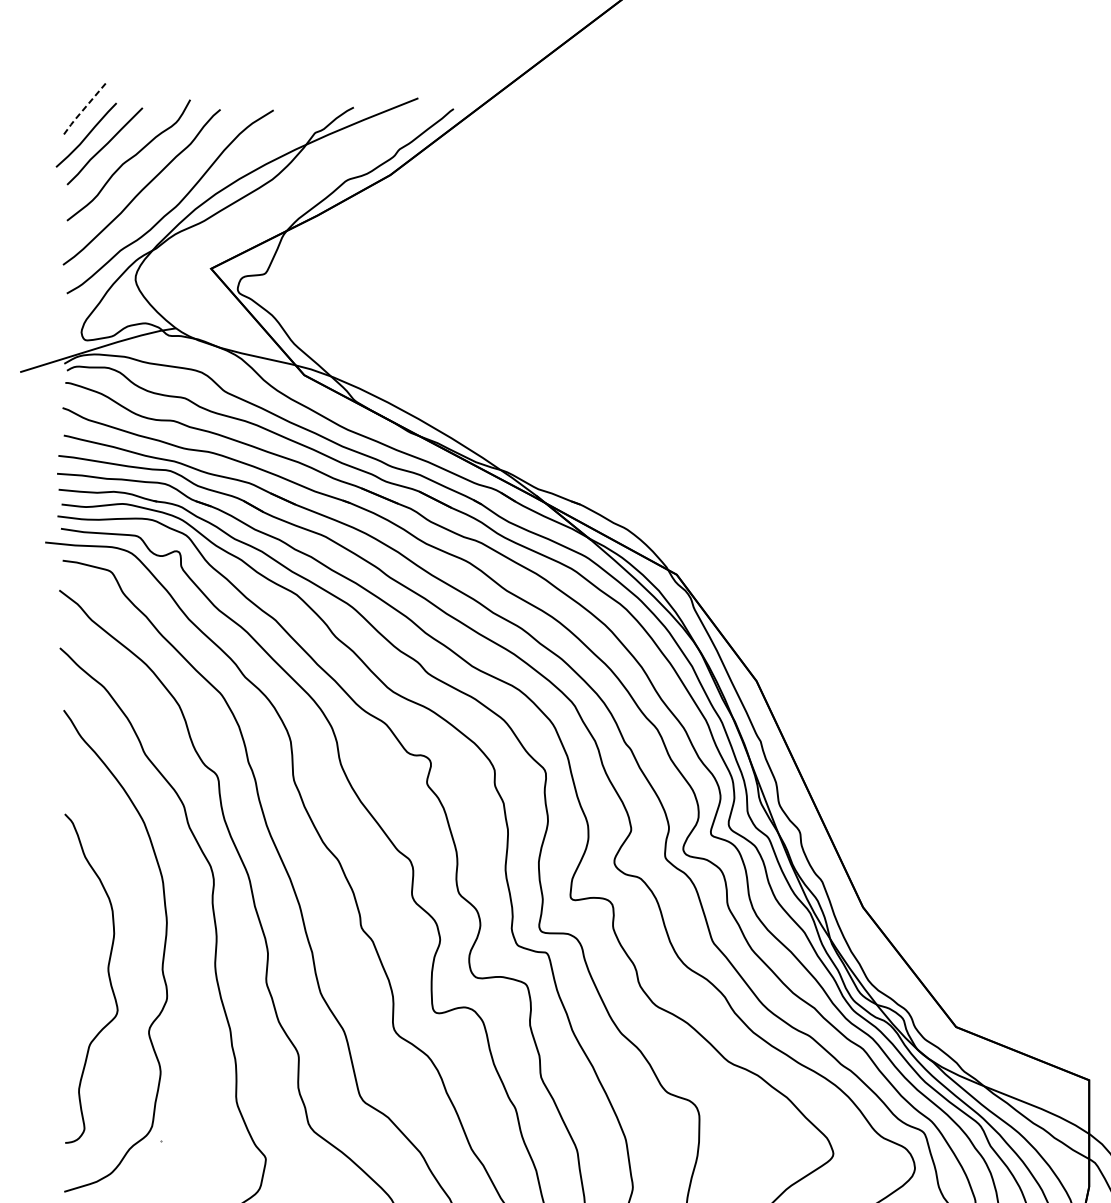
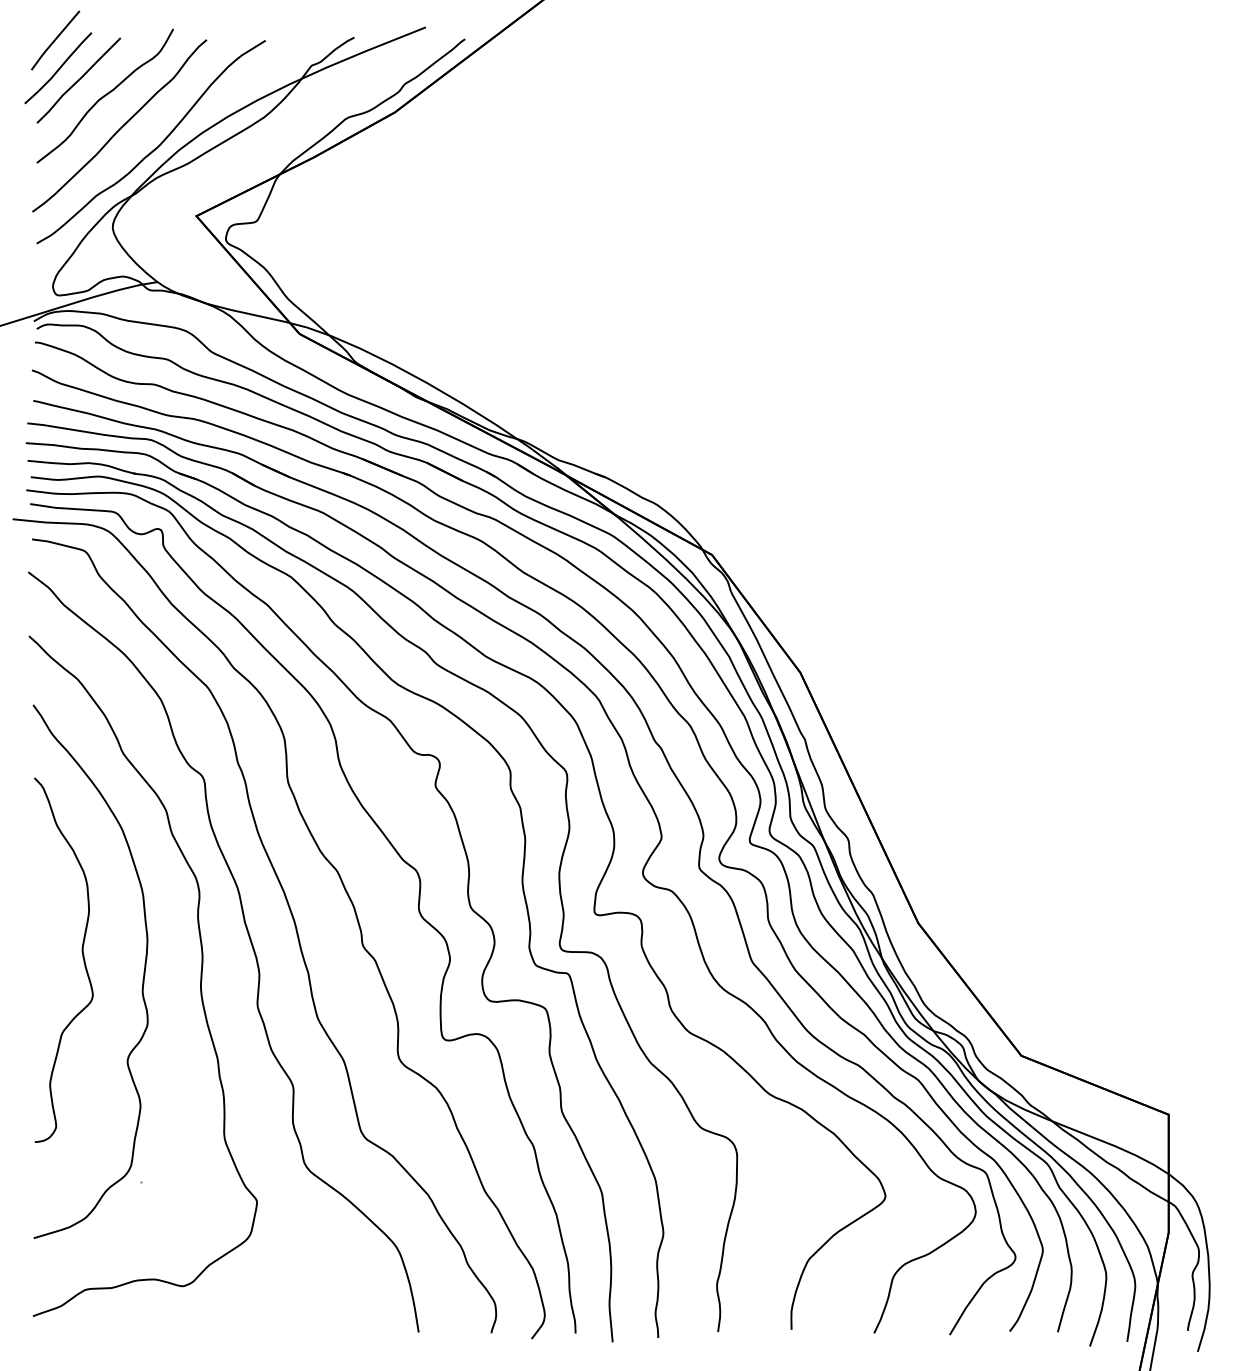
line: (82, 111) -> (53, 41), dashed -> solid
curve: (108, 976) -> (82, 957), moved

